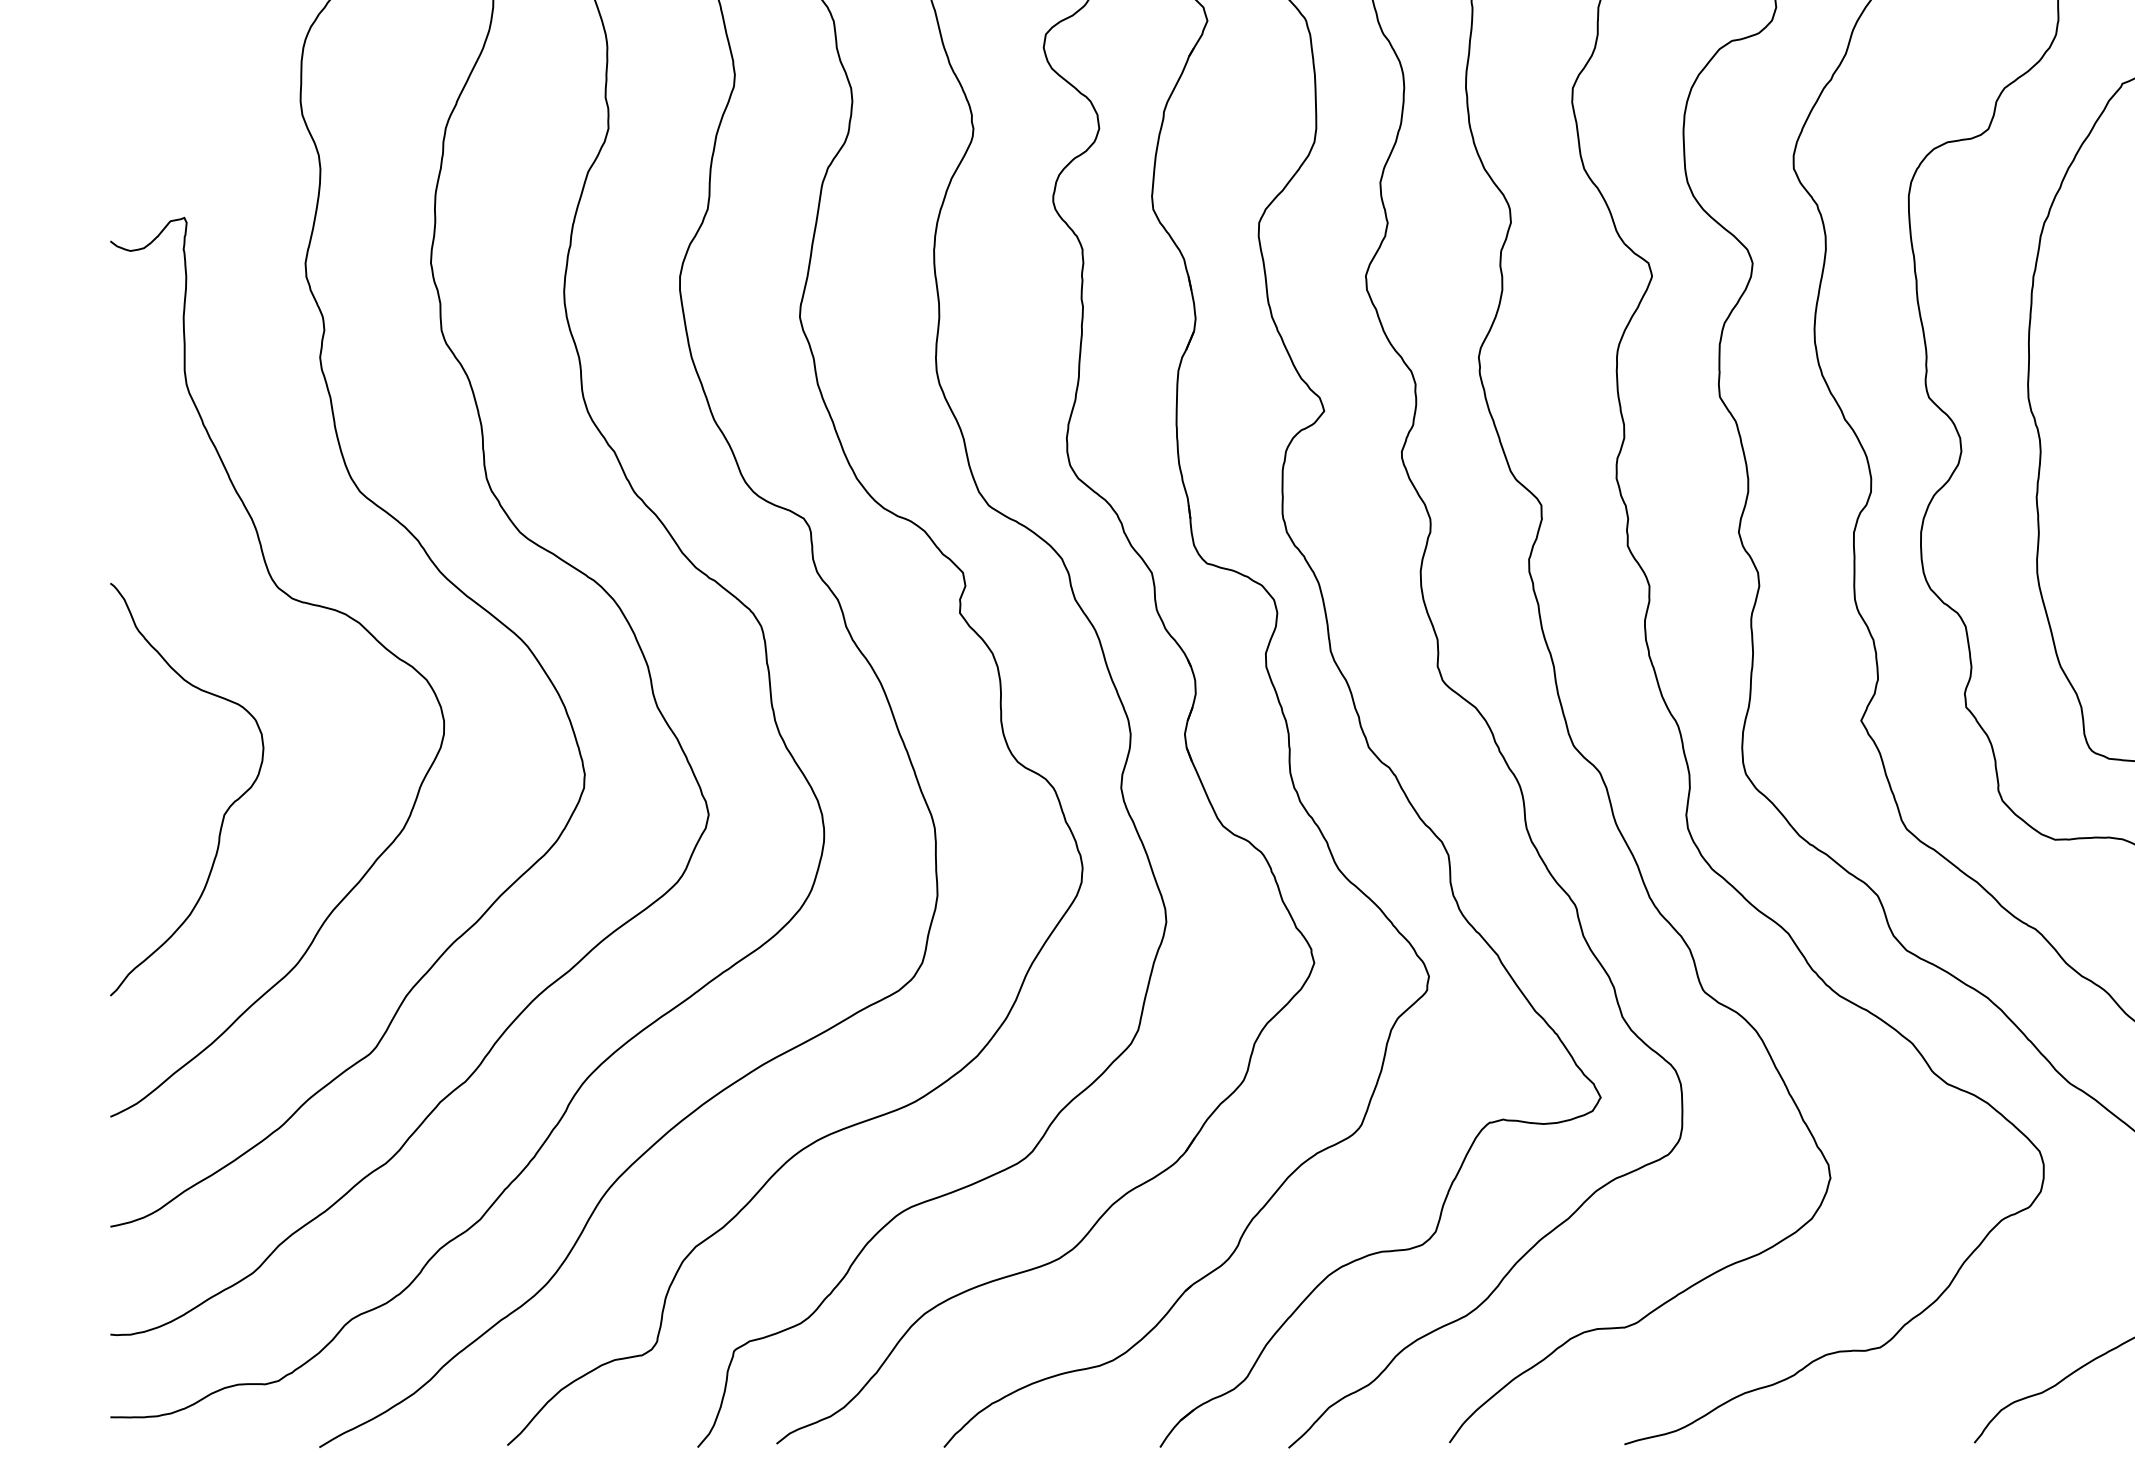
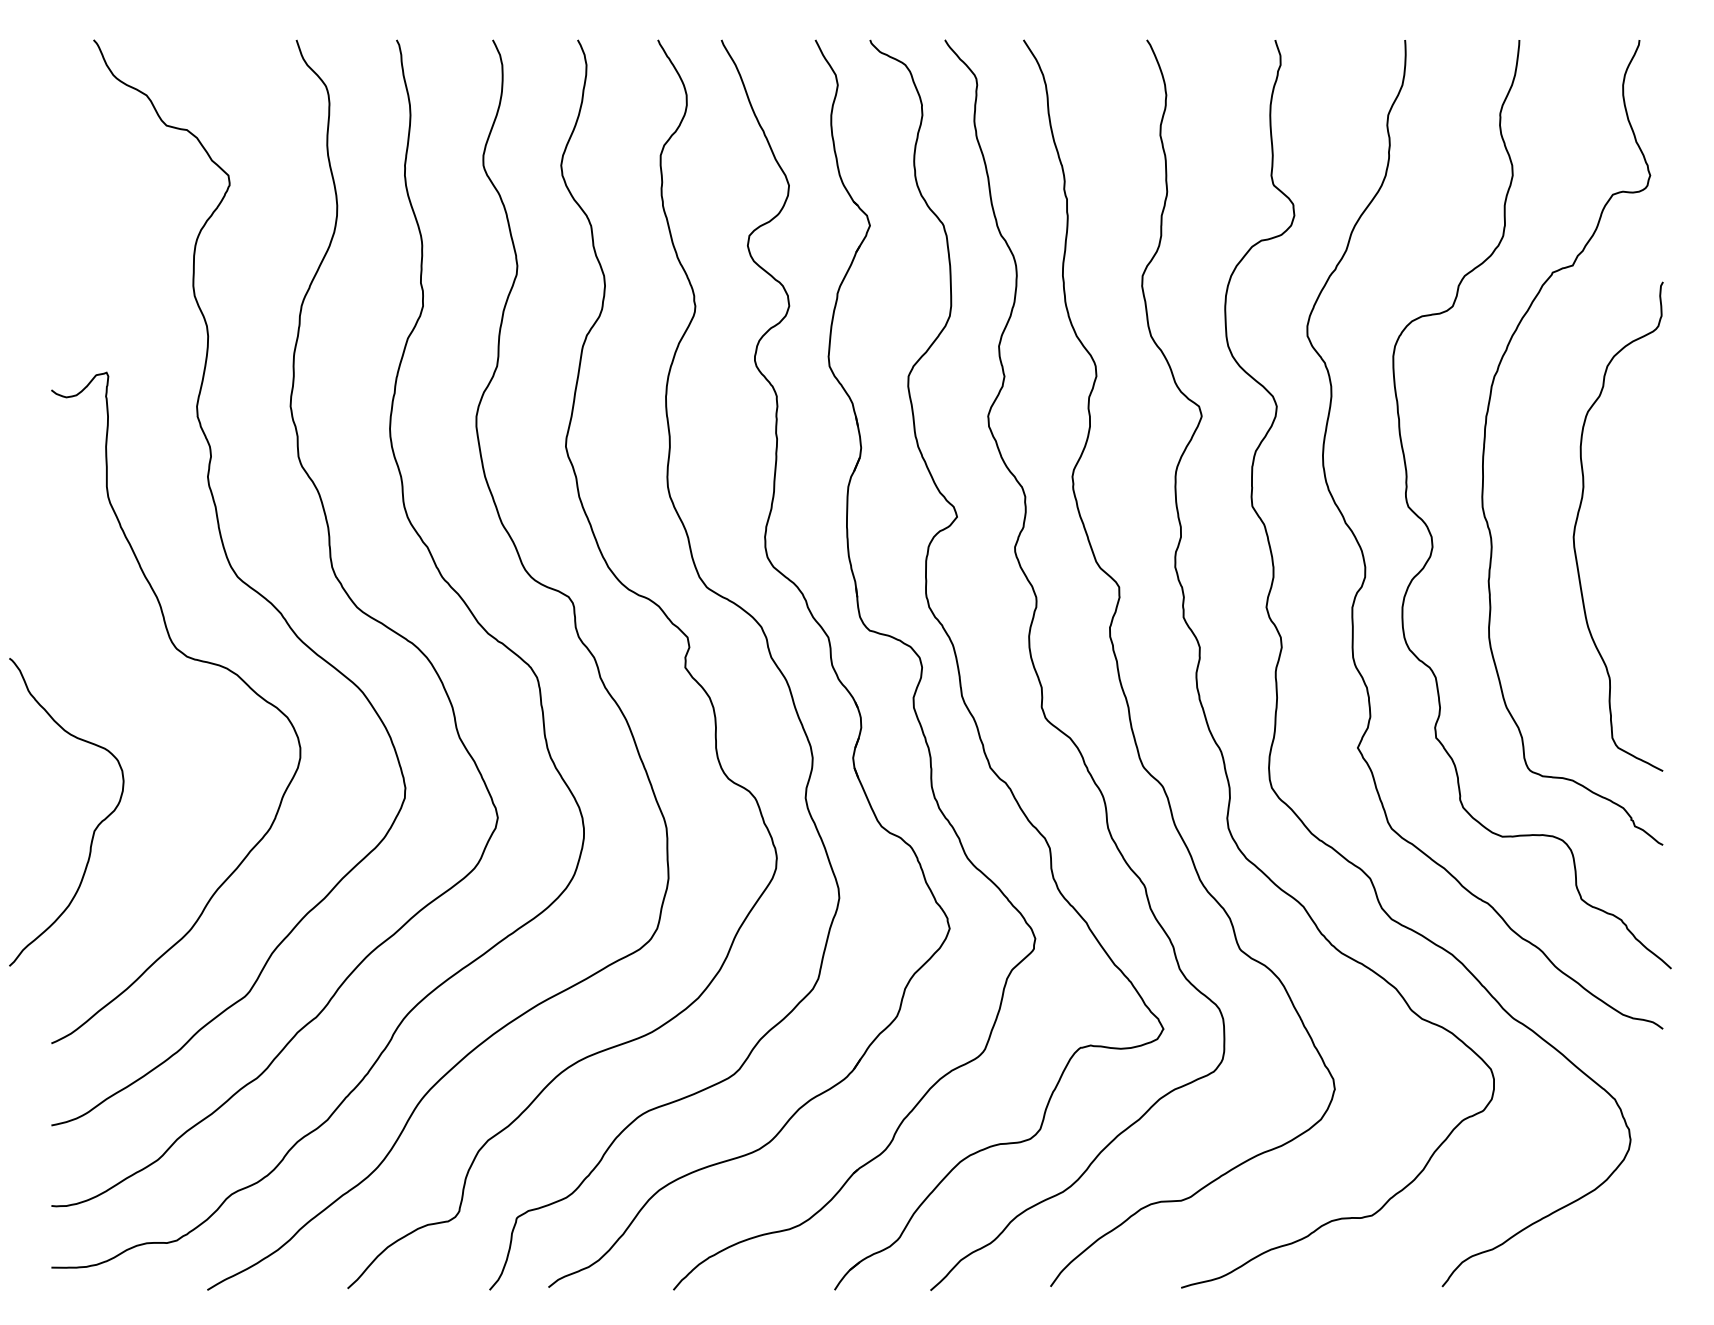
curve: (223, 814) -> (93, 830), moved

